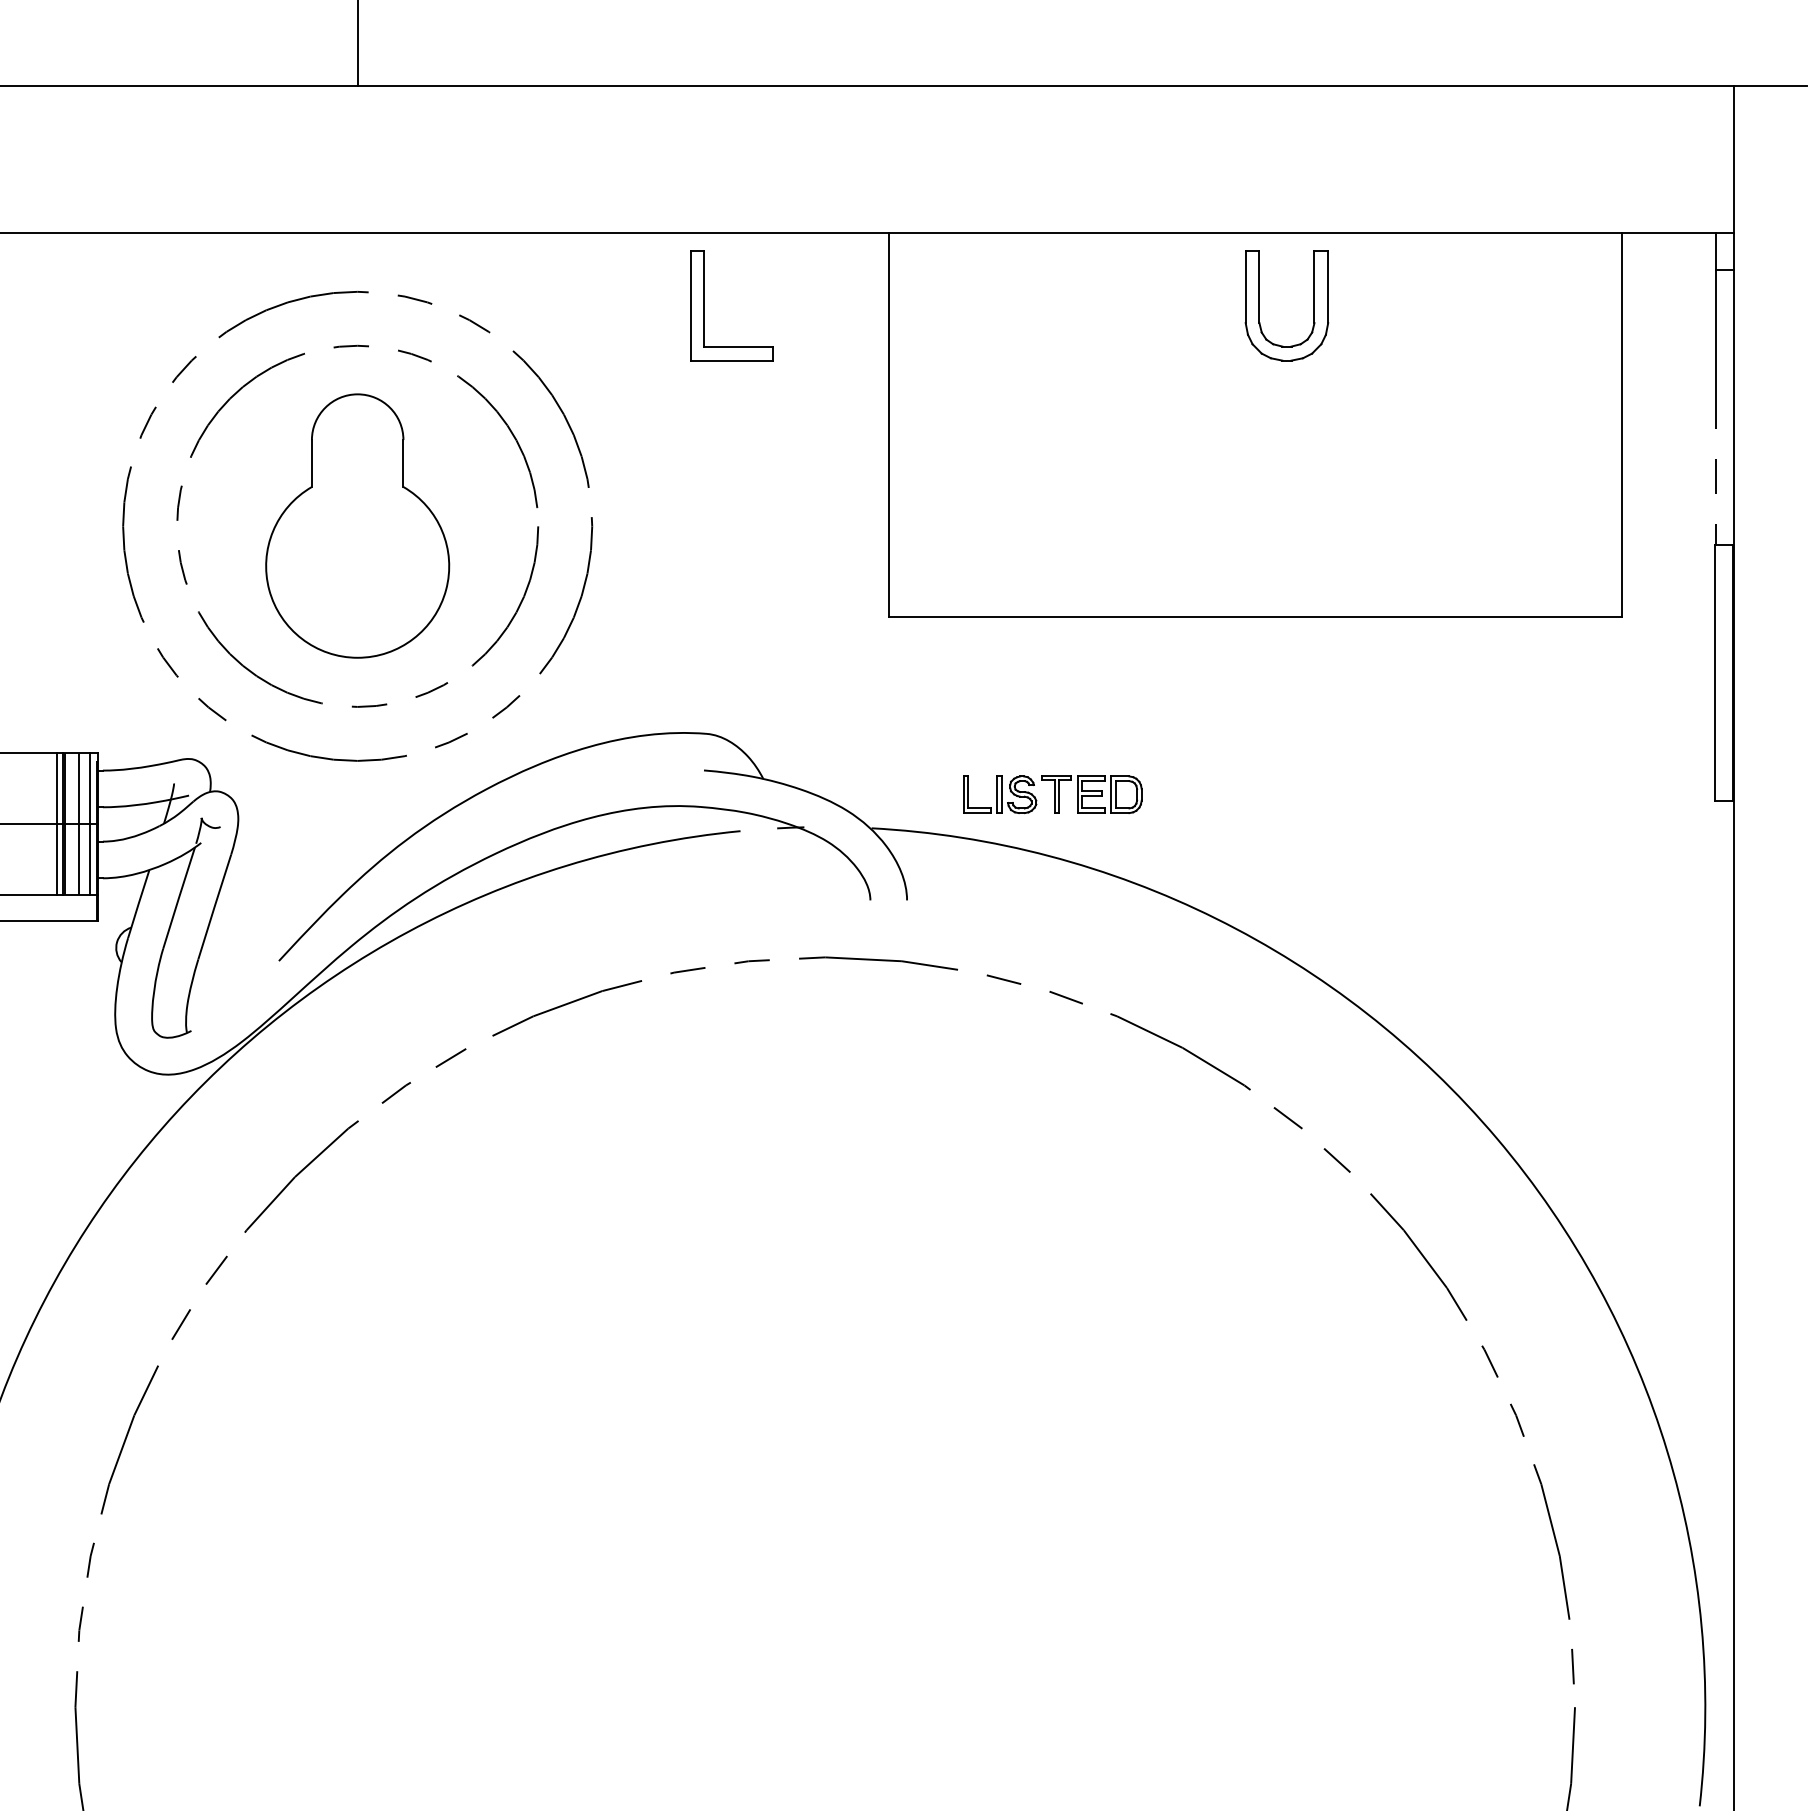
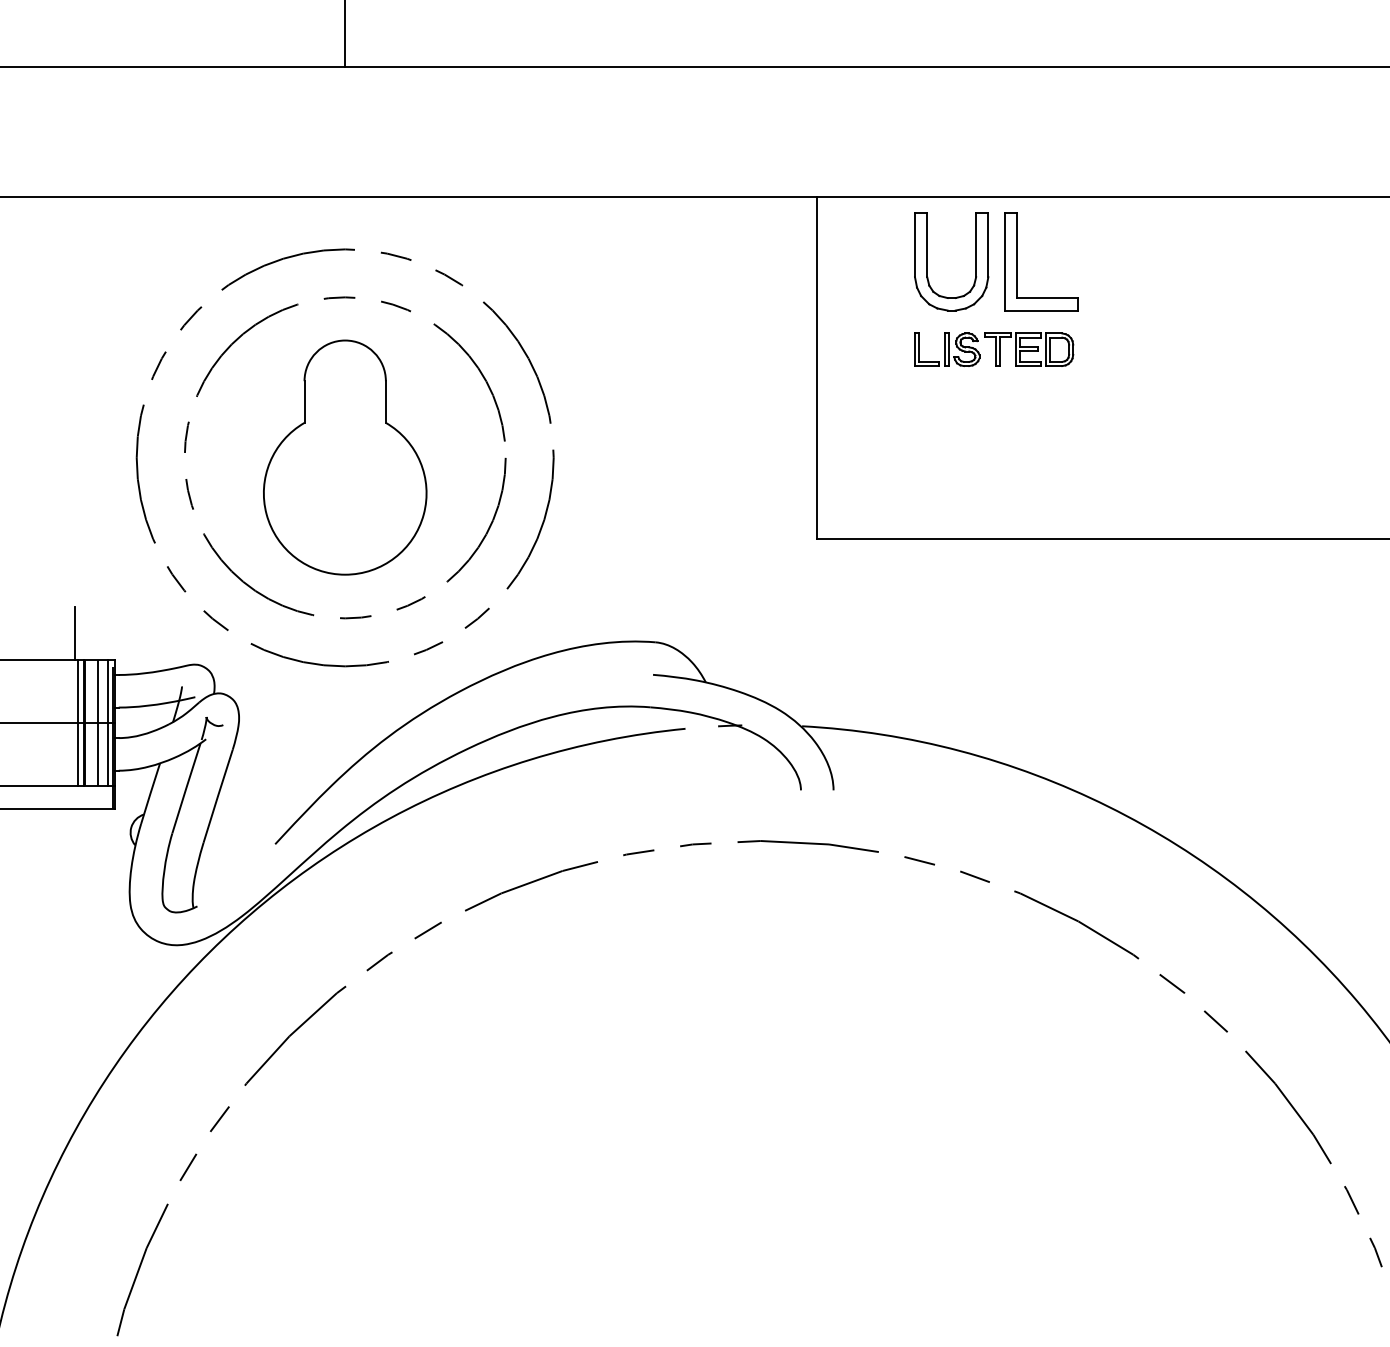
part: (704, 305) -> (1017, 261), moved
part: (1259, 305) -> (927, 261), moved
line: (54, 723) -> (75, 633), added
part: (1052, 794) -> (993, 349), moved

